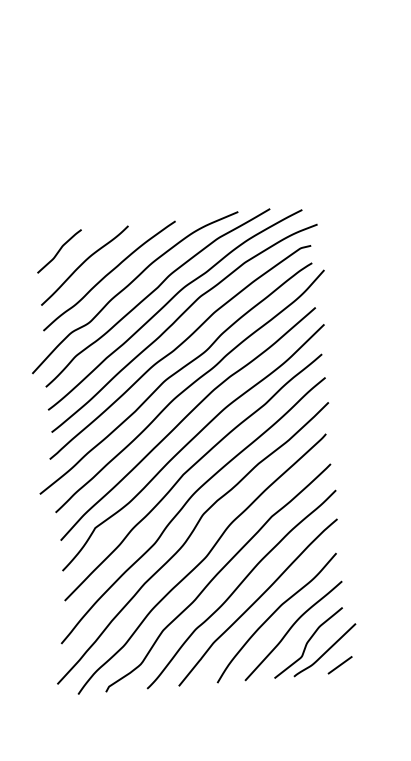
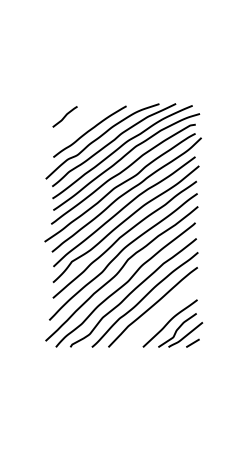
curve: (84, 264) -> (77, 124), removed
curve: (275, 615) -> (161, 314), removed

